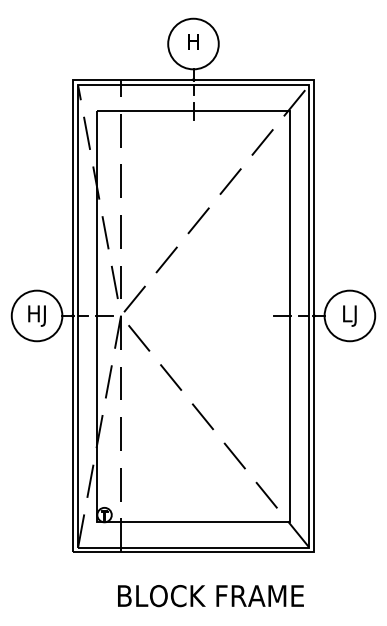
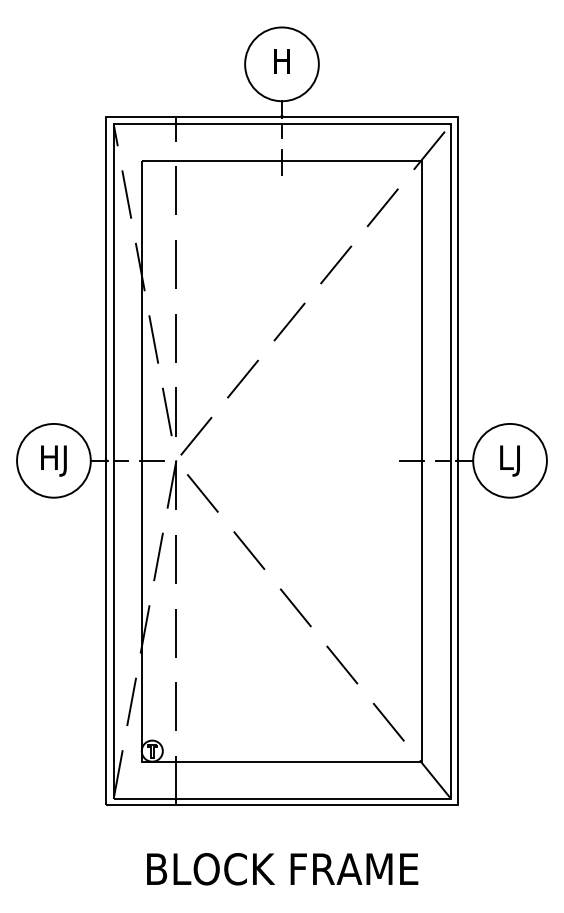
text: (210, 596) -> (282, 869), moved

